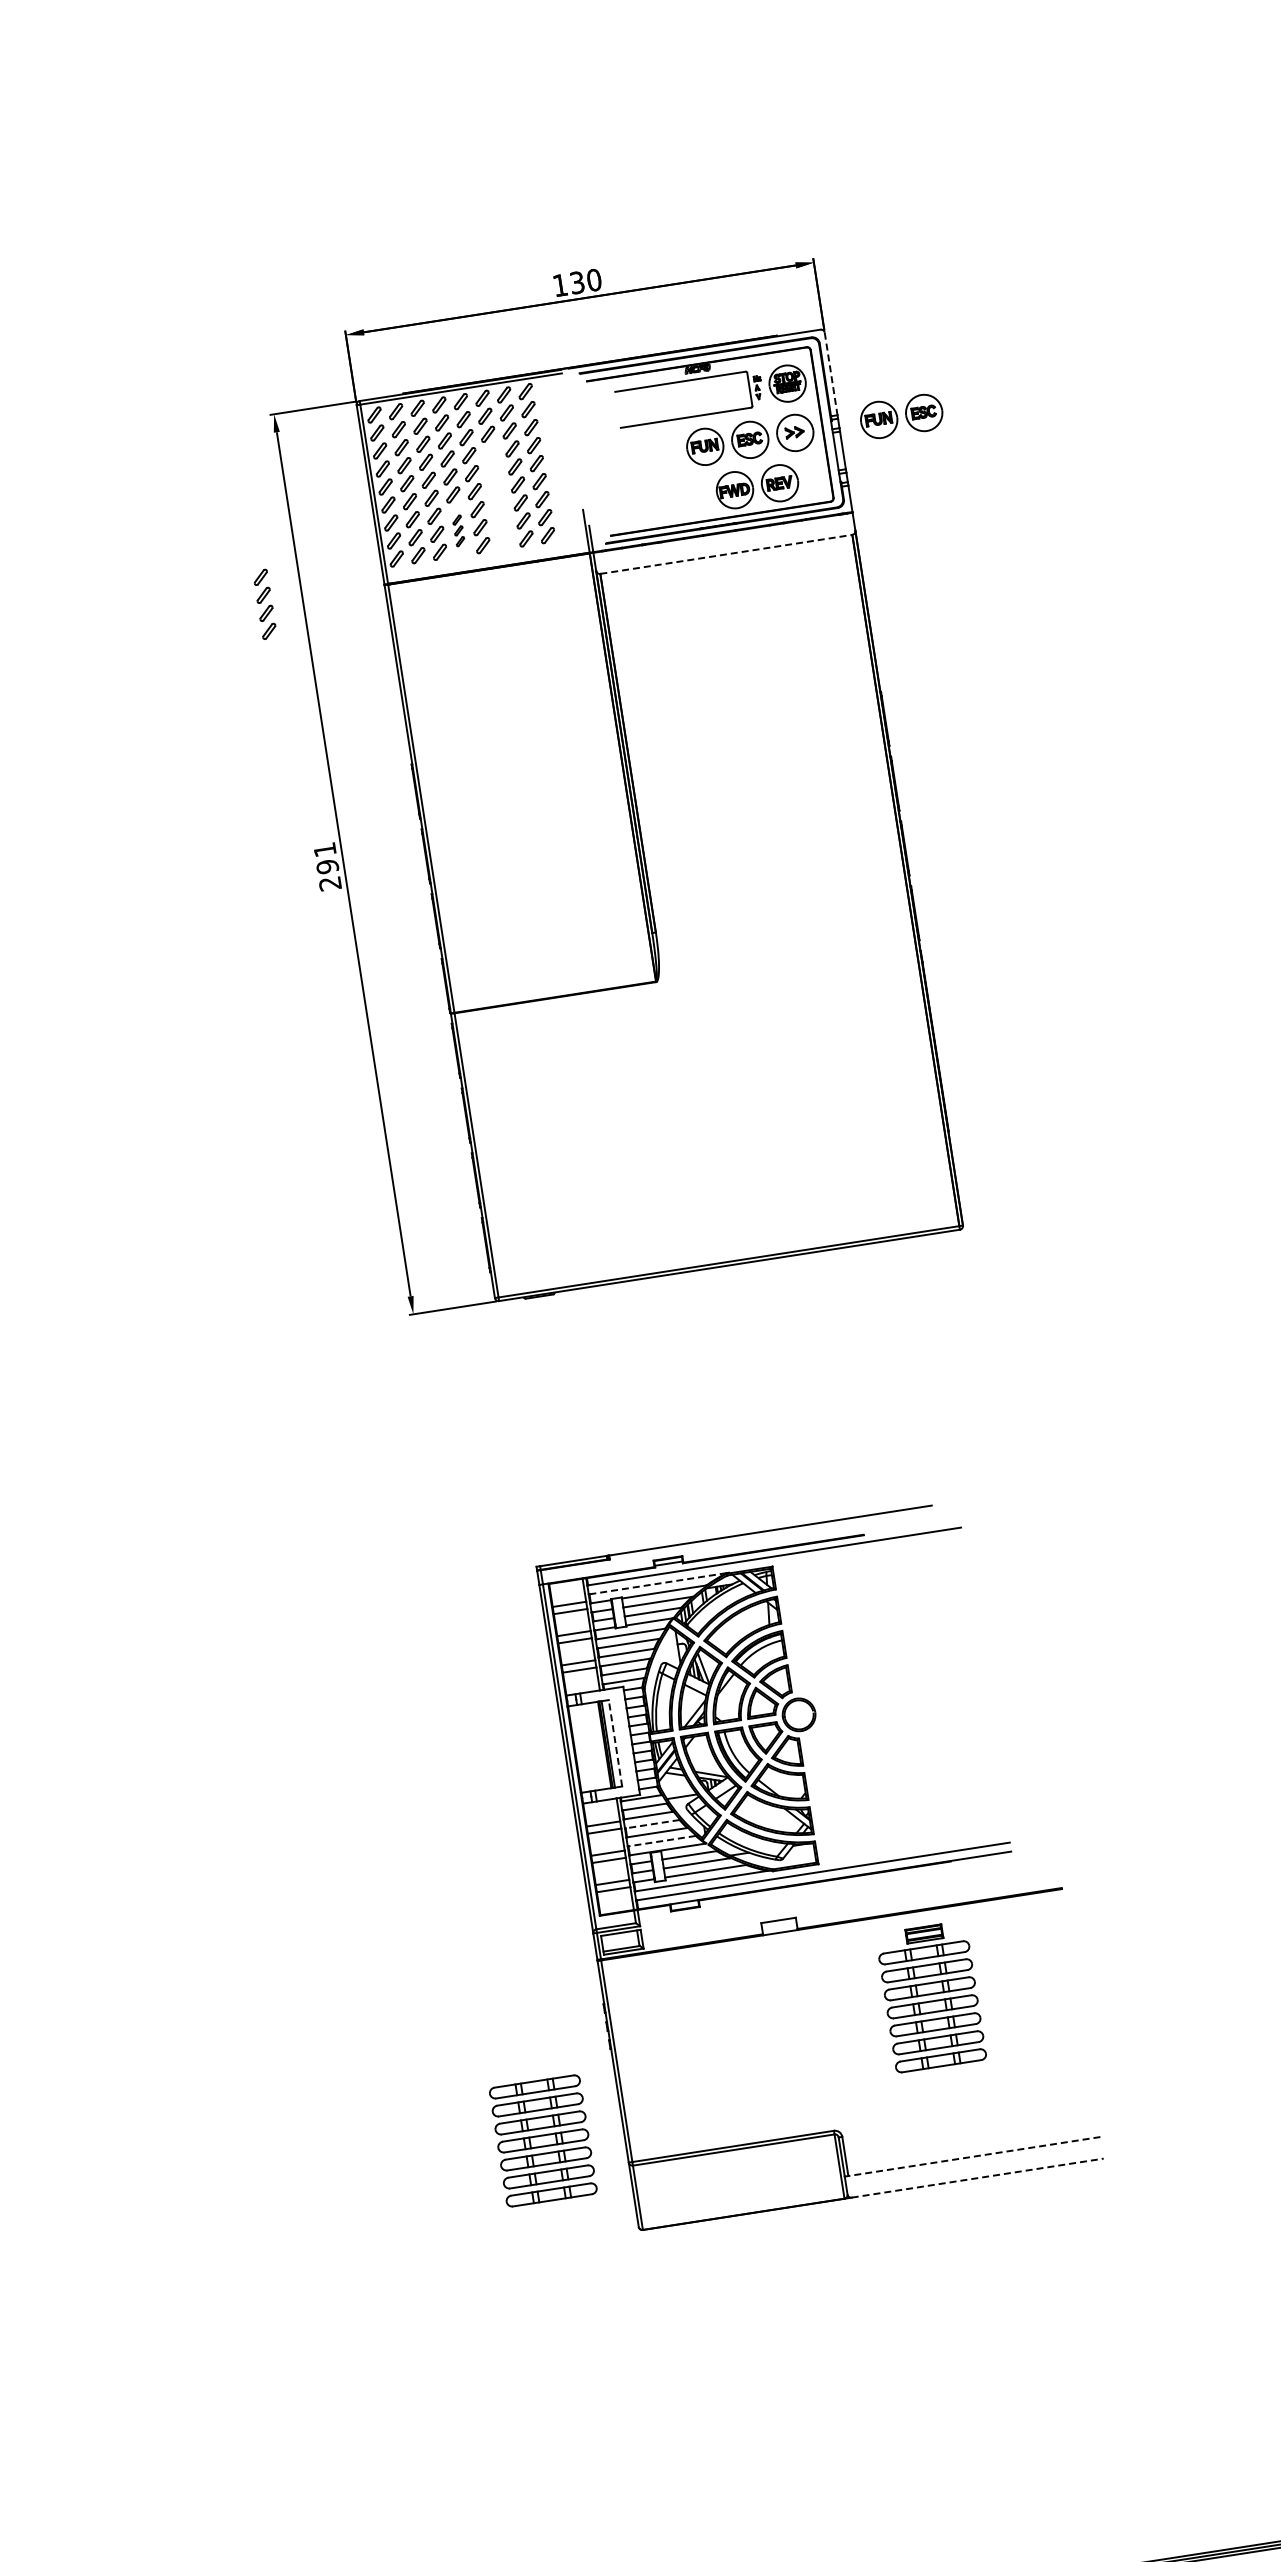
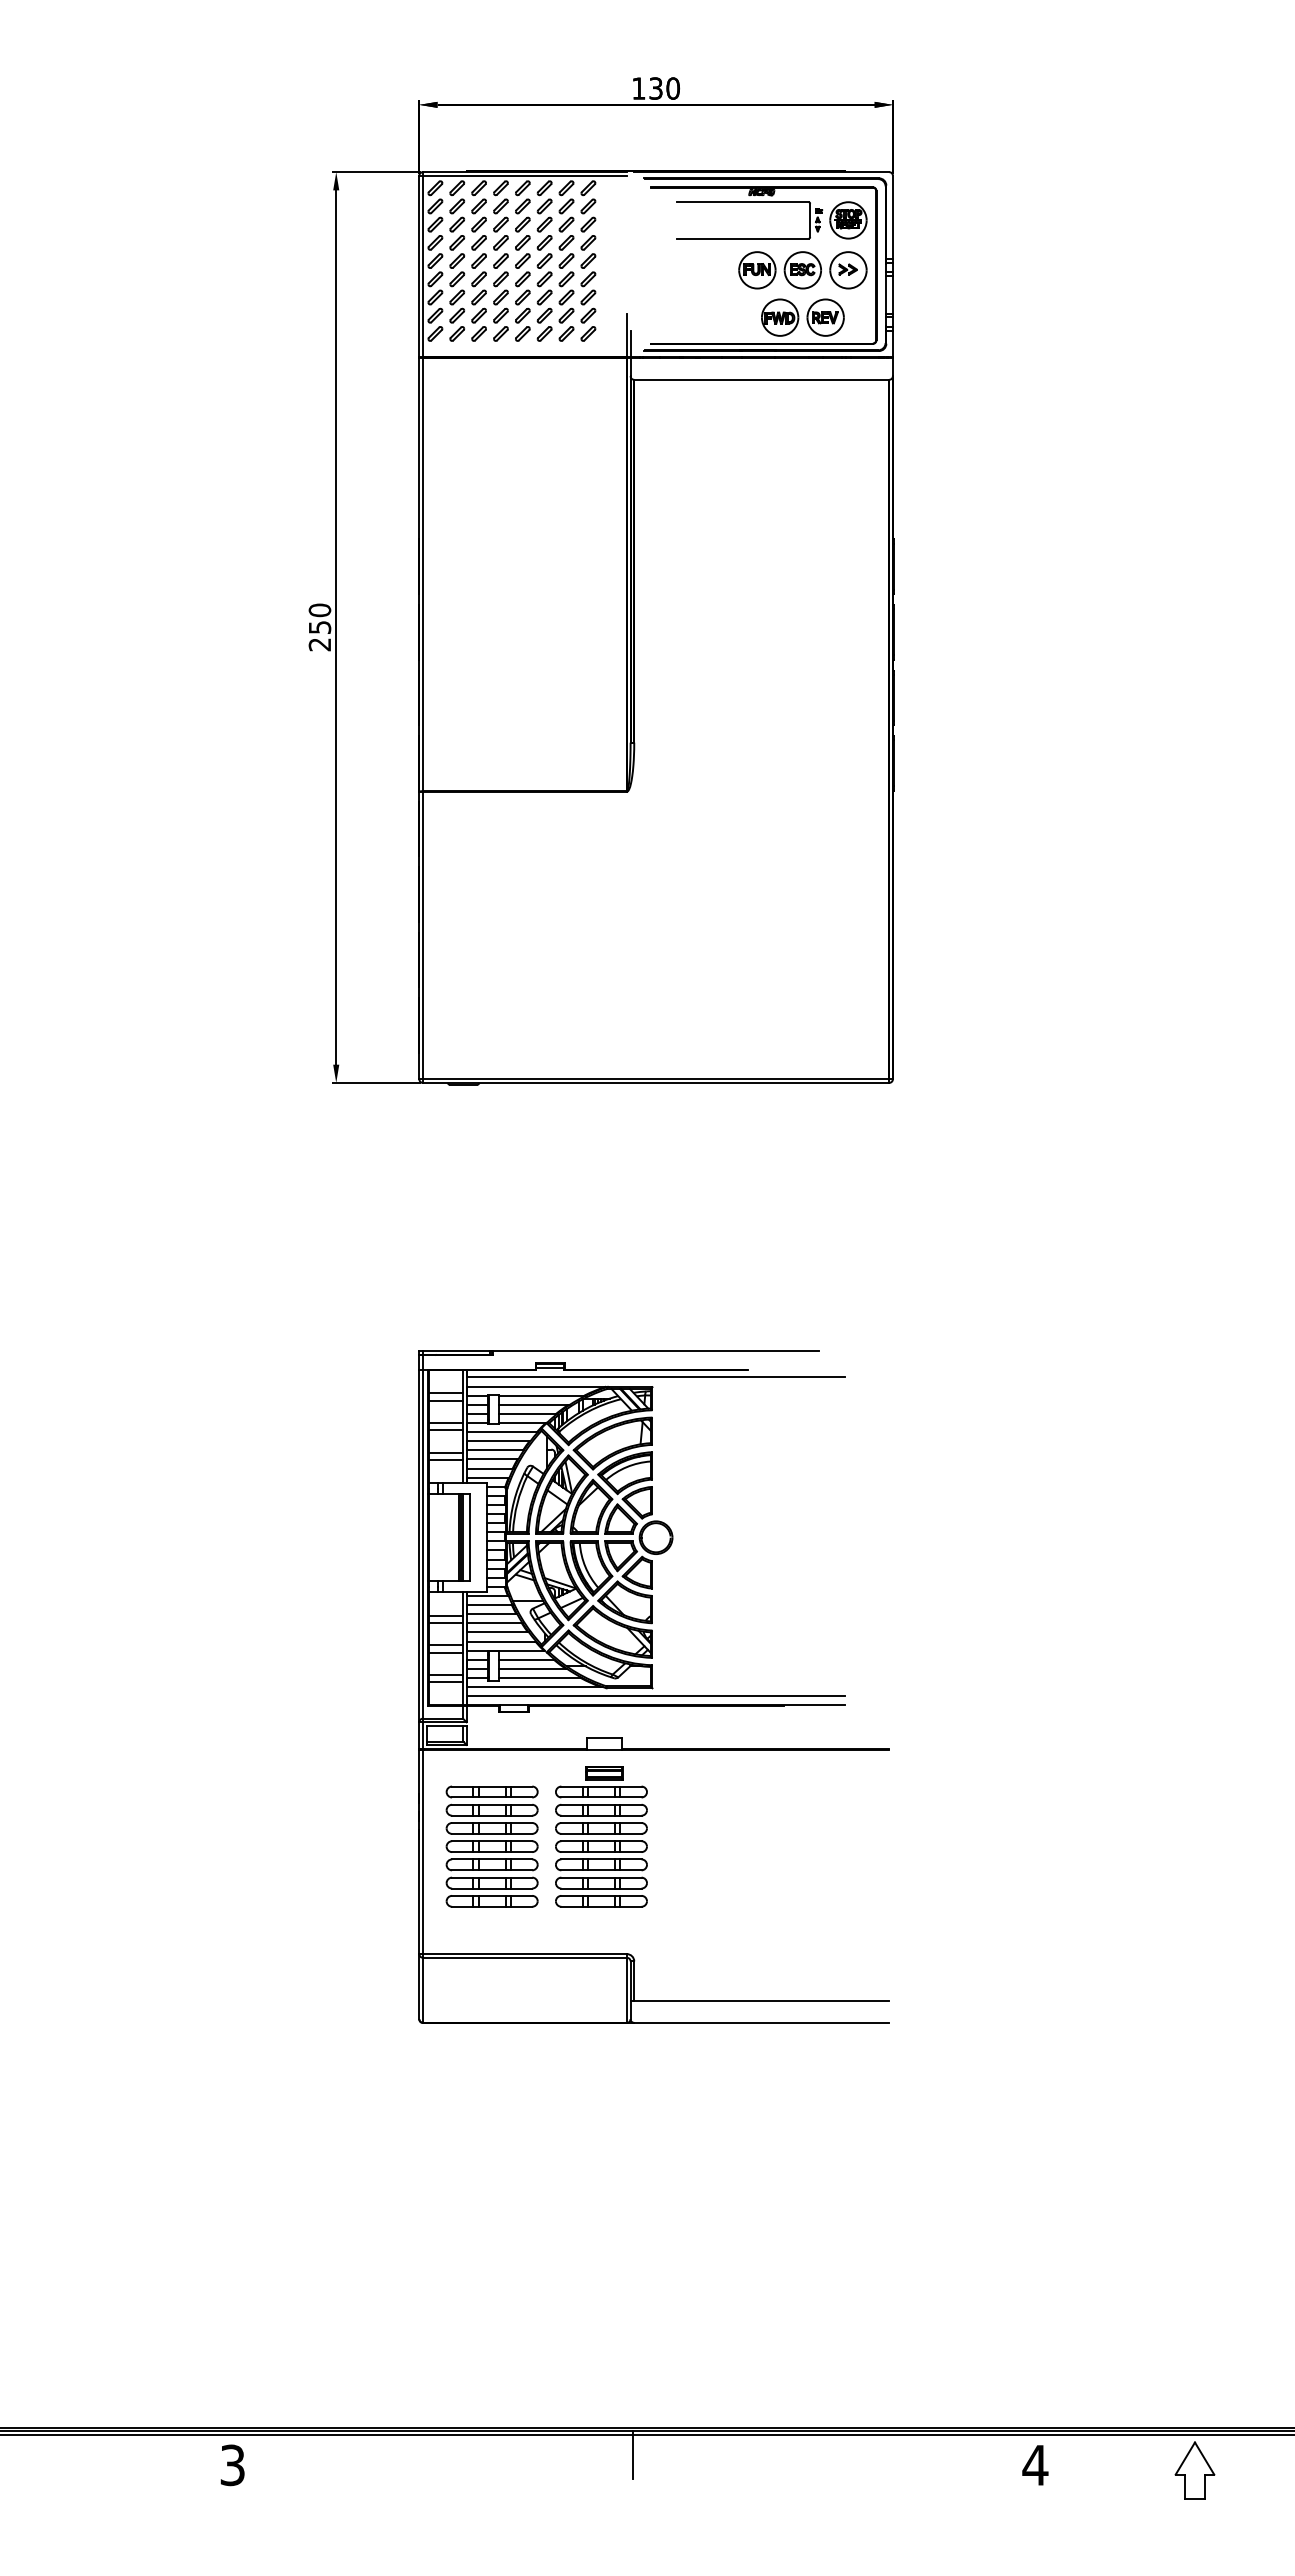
line: (830, 374) -> (892, 217), dashed -> solid
part: (901, 416) -> (955, 270), removed
part: (497, 497) -> (544, 288), added
part: (458, 530) -> (500, 315), size x1.67
line: (726, 554) -> (761, 379), dashed -> solid
part: (265, 604) -> (298, 358), removed
text: (325, 857) -> (319, 618), 291 -> 250
line: (657, 1583) -> (536, 1386), dashed -> solid
line: (615, 1743) -> (470, 1537), dashed -> solid
line: (652, 1824) -> (494, 1623), dashed -> solid
line: (661, 1841) -> (500, 1641), dashed -> solid
part: (931, 1996) -> (601, 1836), moved
part: (542, 2140) -> (491, 1846), moved
line: (974, 2157) -> (761, 2001), dashed -> solid
line: (977, 2177) -> (761, 2022), dashed -> solid

